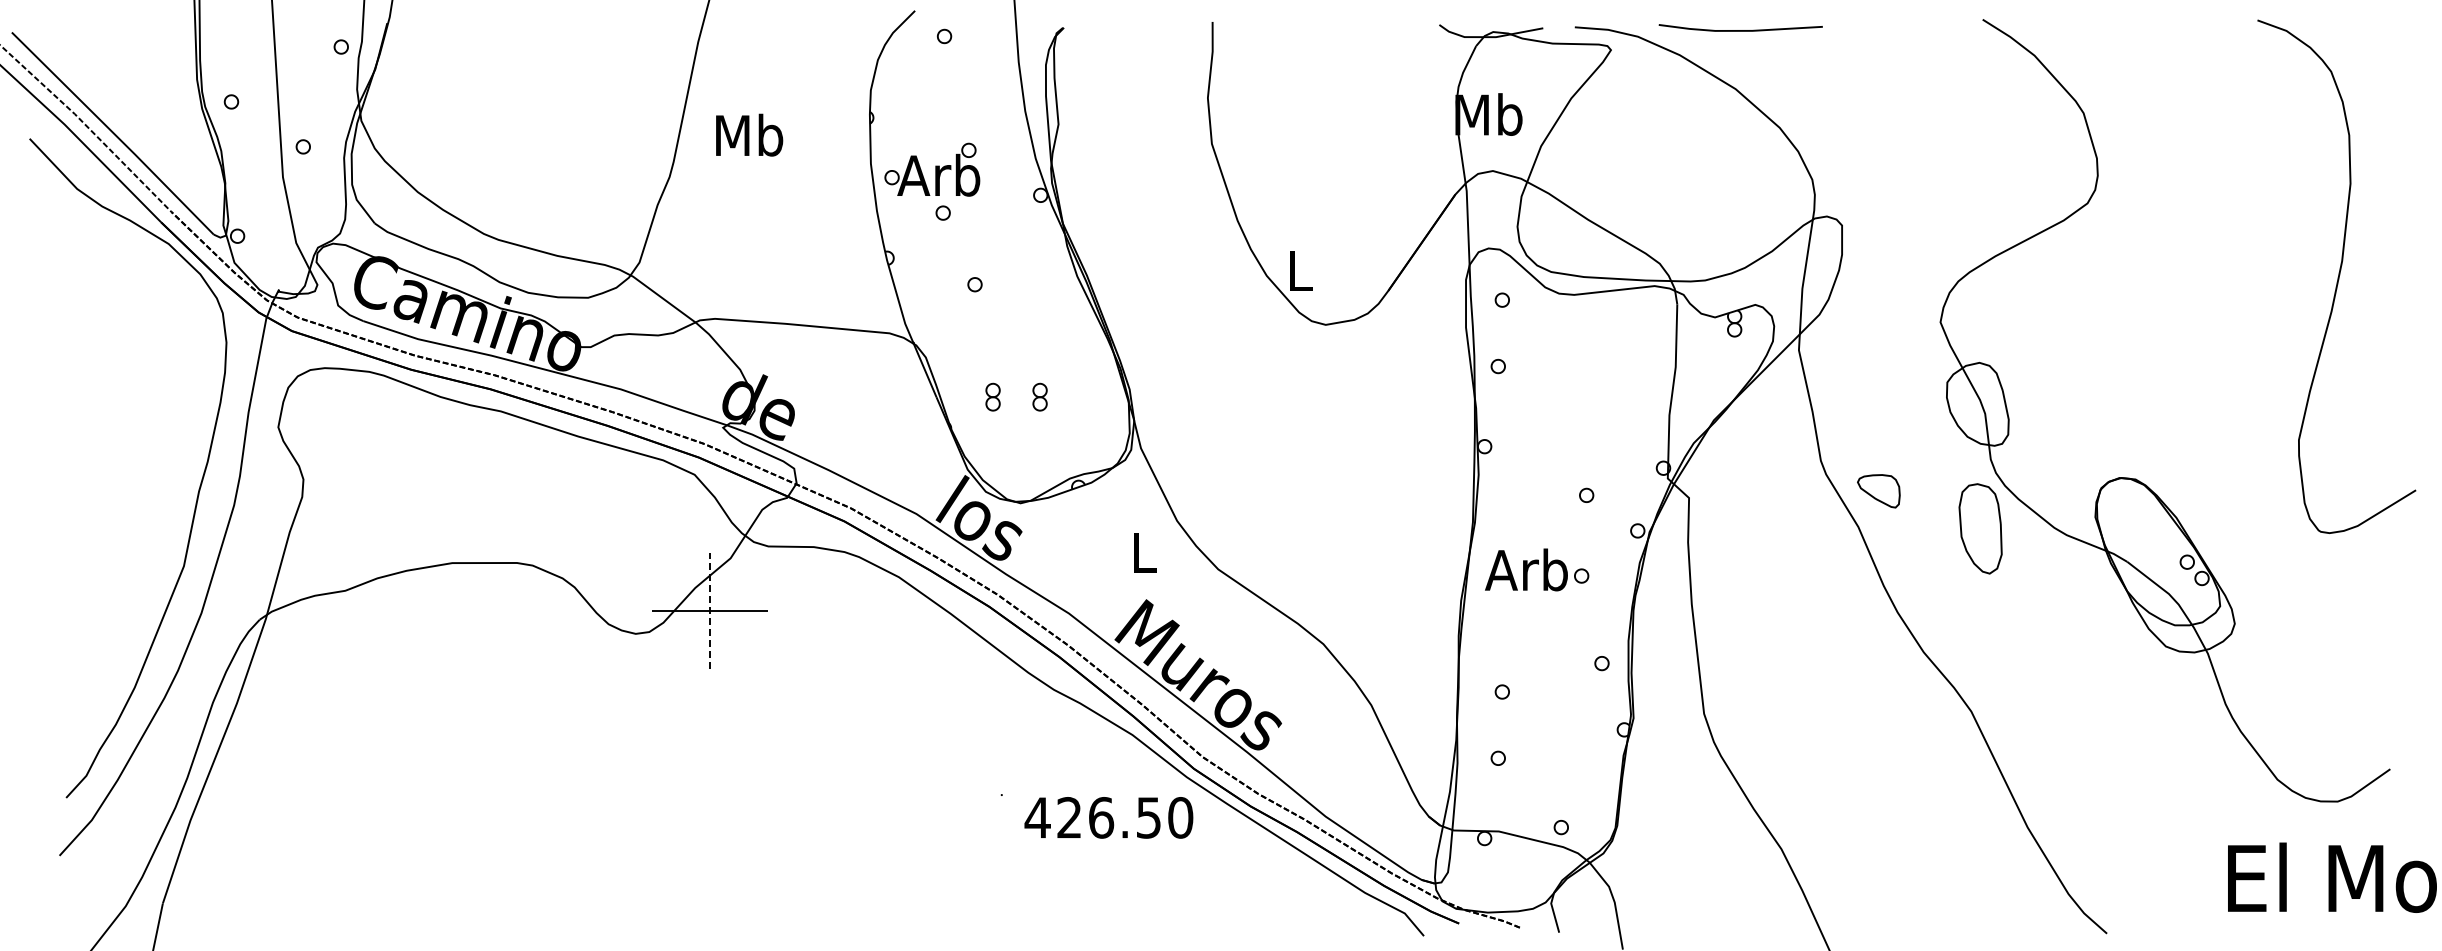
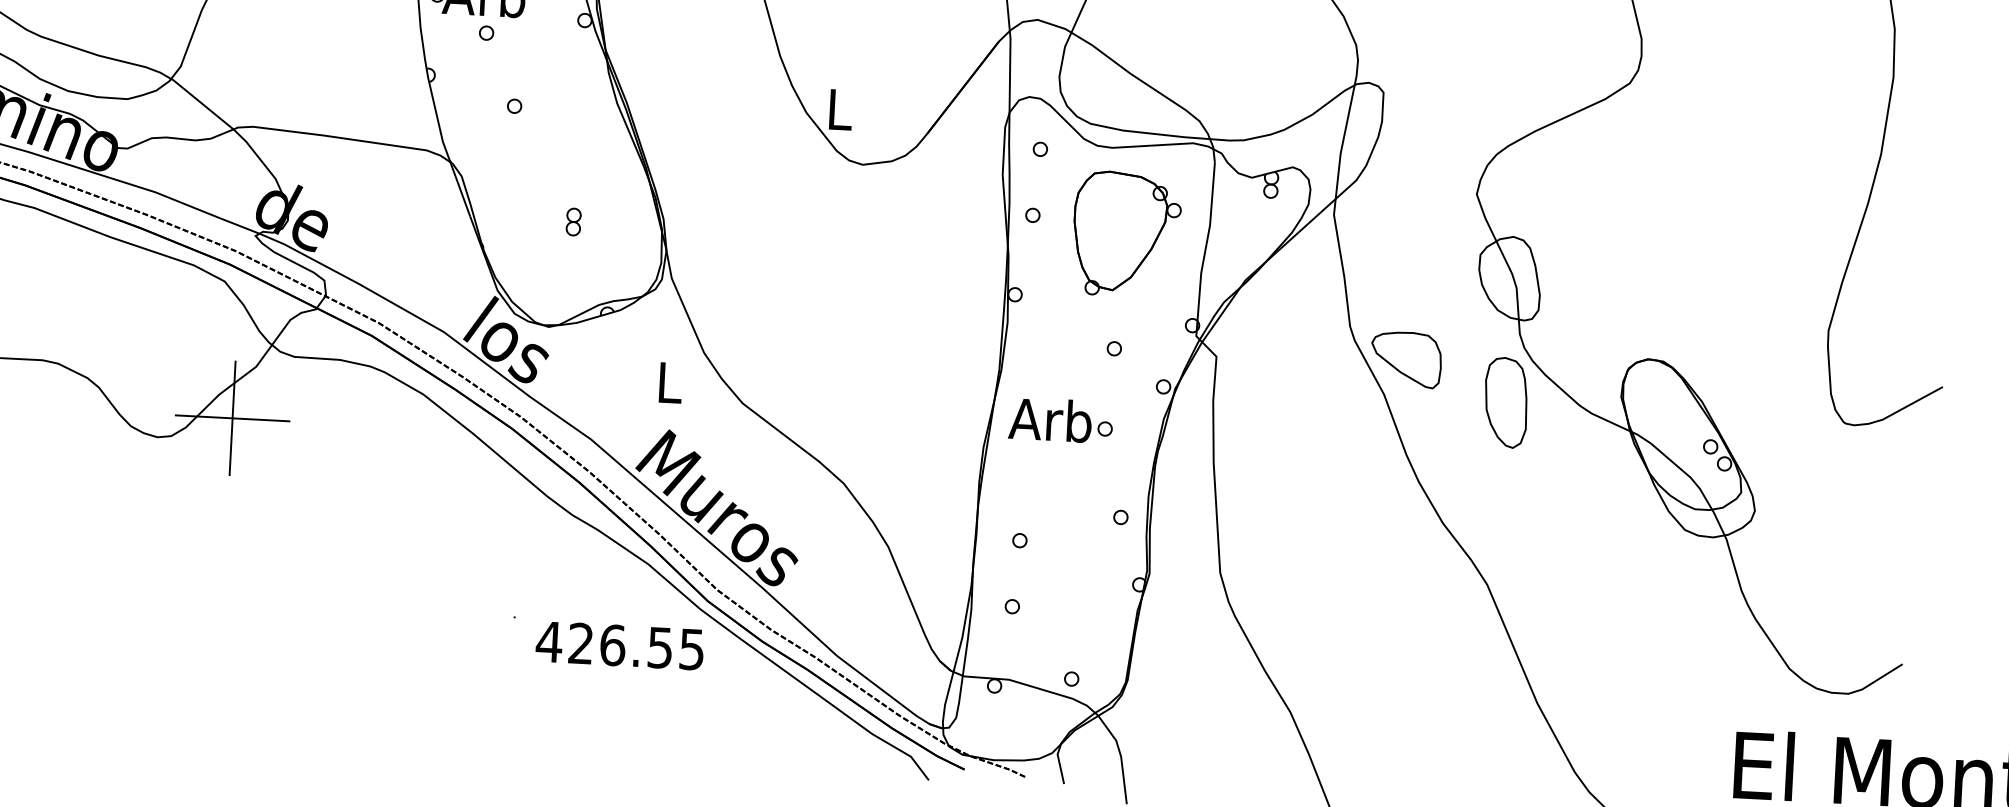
part: (1592, 380) -> (1126, 234), added
part: (992, 396) -> (526, 218), removed
part: (1878, 491) -> (1406, 360), size x1.67
line: (709, 611) -> (232, 418), dashed -> solid
text: (1180, 817) -> (691, 649), 426.50 -> 426.55

